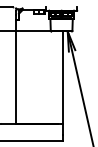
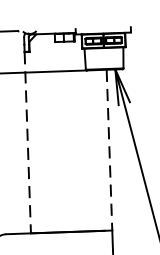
line: (15, 72) -> (27, 144), solid -> dashed
line: (62, 78) -> (109, 151), solid -> dashed

